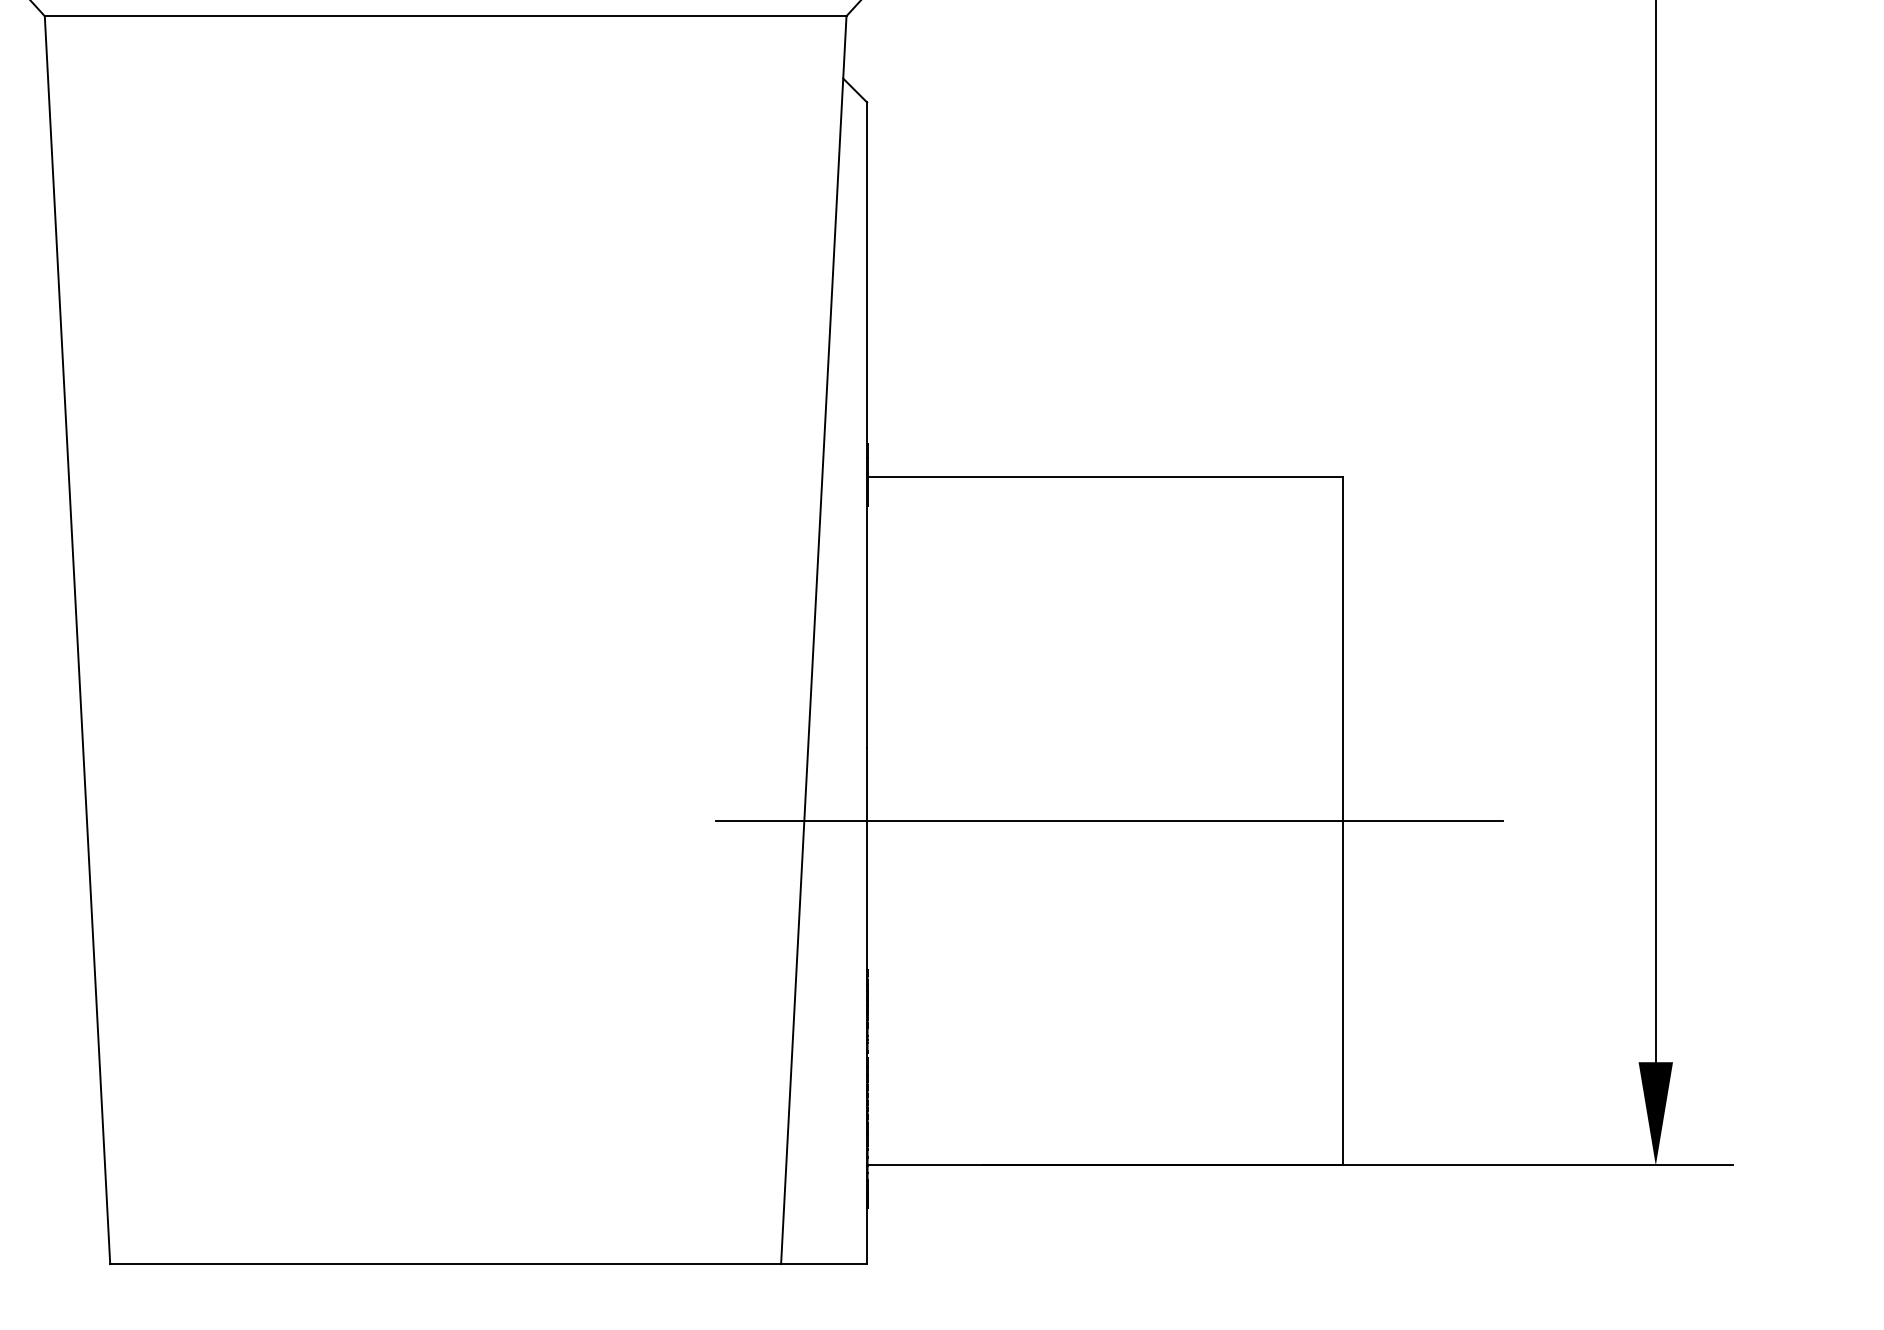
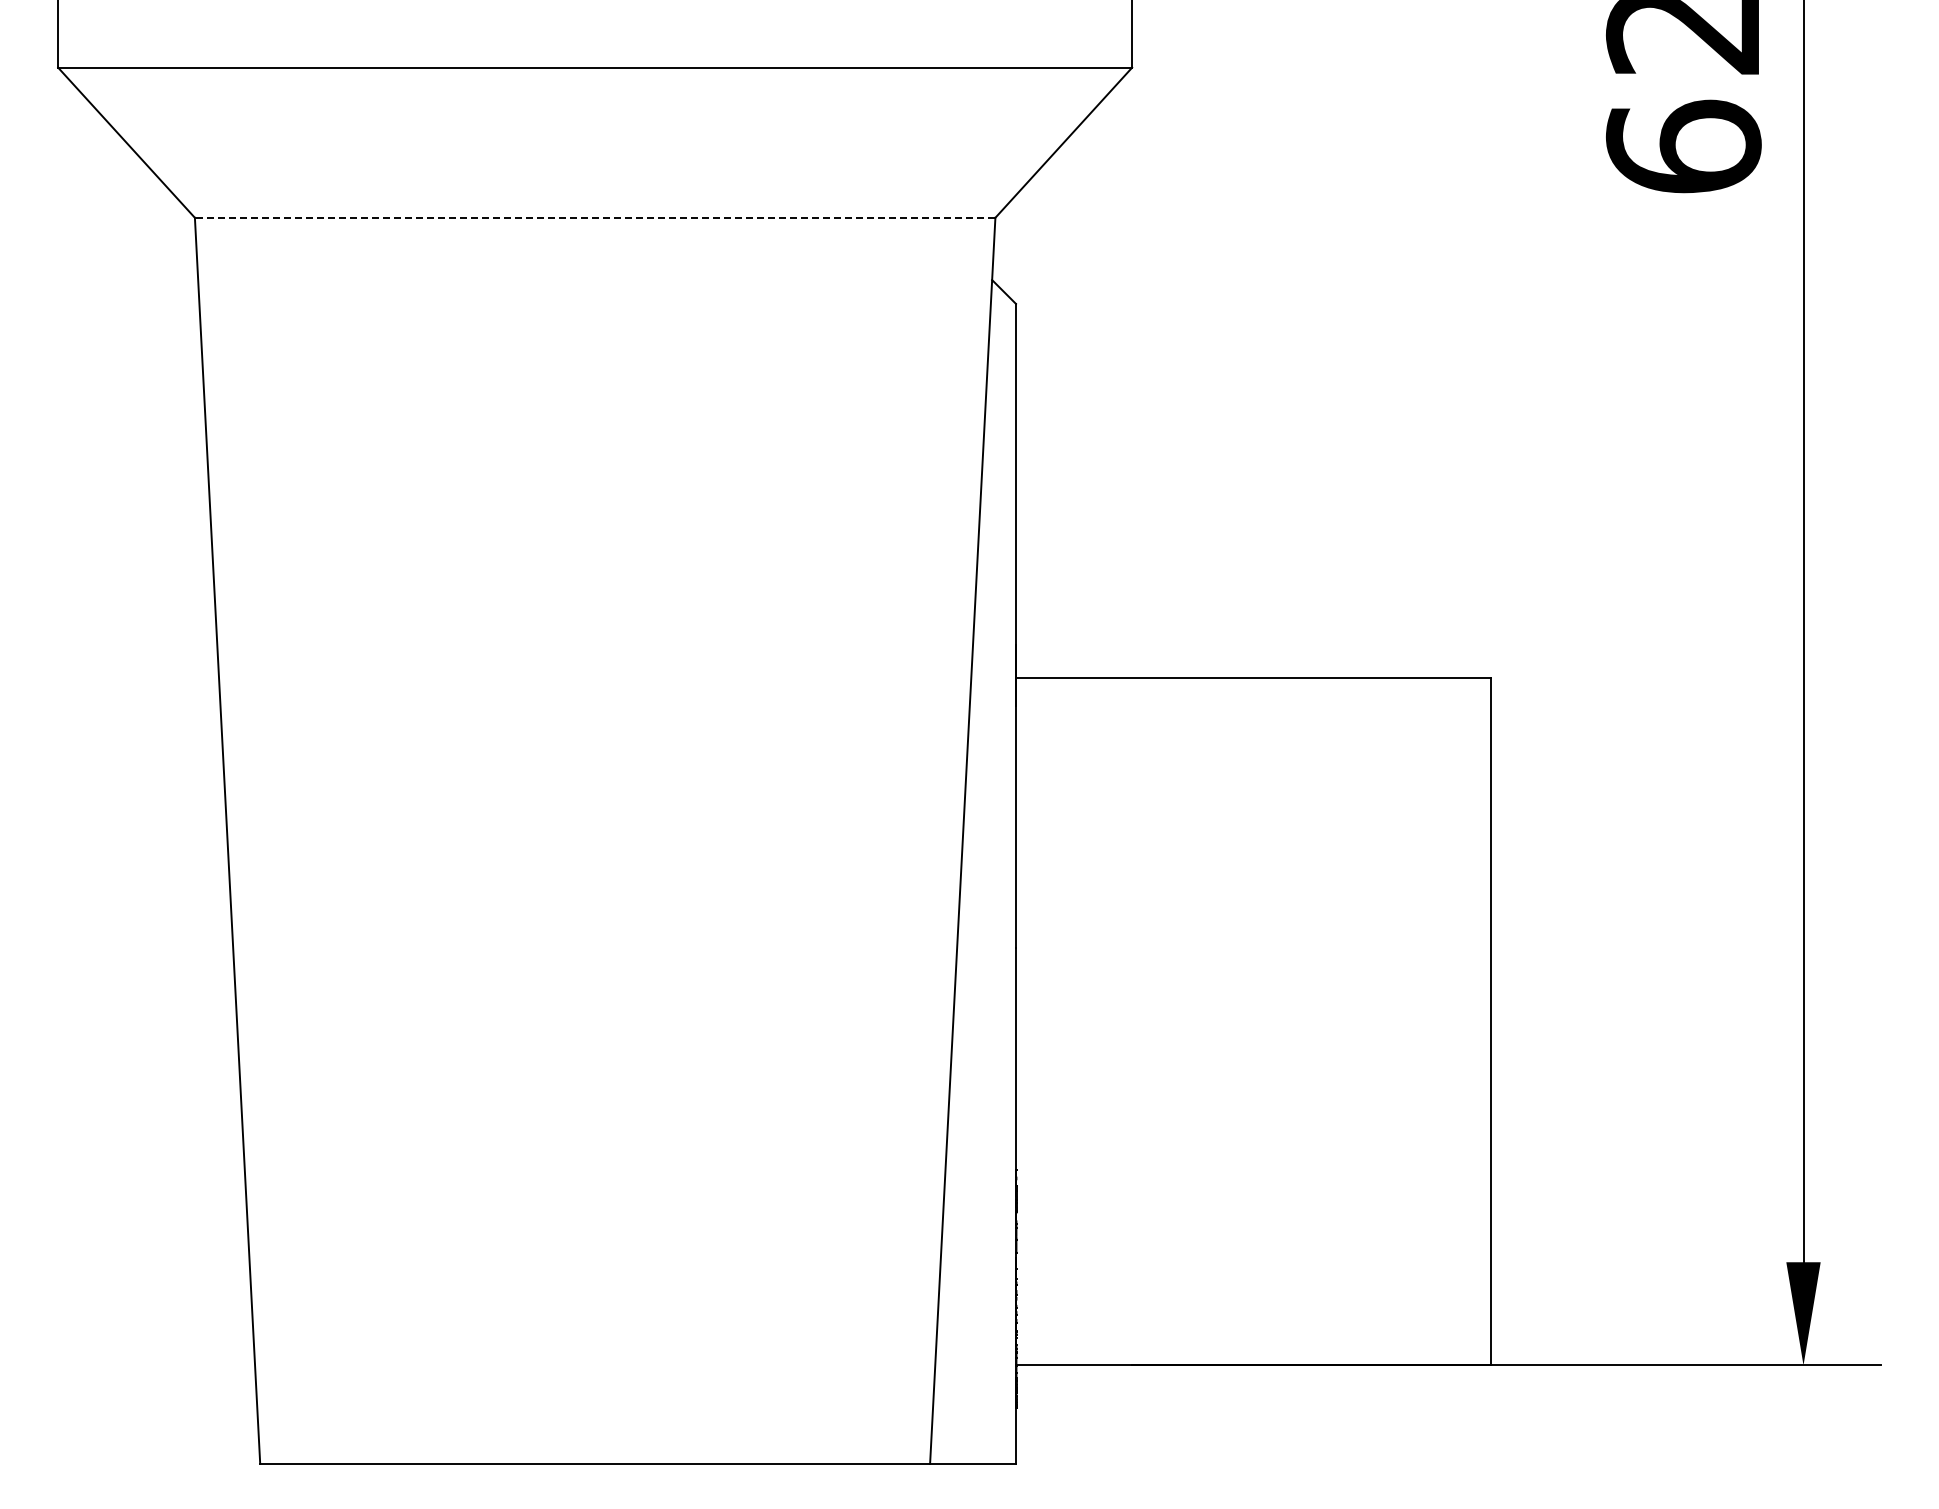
line: (444, 15) -> (594, 217), solid -> dashed
line: (1109, 821) -> (1258, 1021), removed

